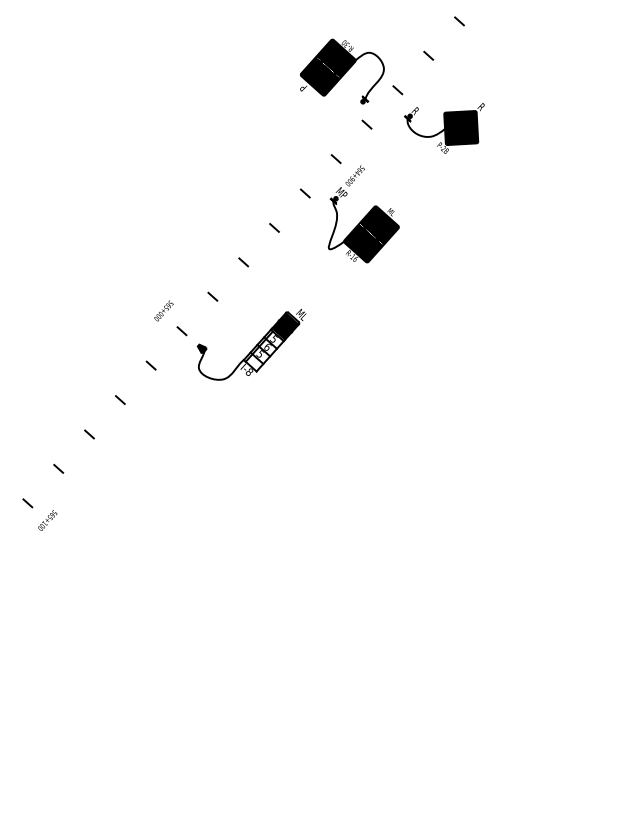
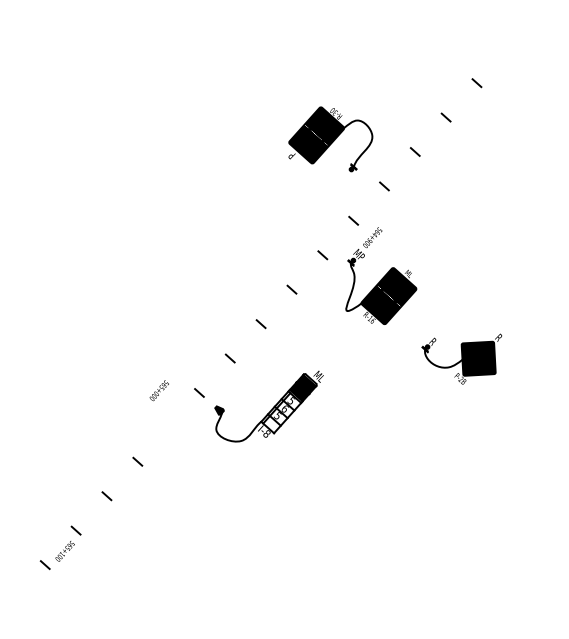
part: (342, 71) -> (330, 139), moved
part: (444, 128) -> (461, 359), moved
text: (163, 310) -> (158, 390), moved
line: (150, 365) -> (167, 427), removed
text: (47, 520) -> (64, 551), moved

